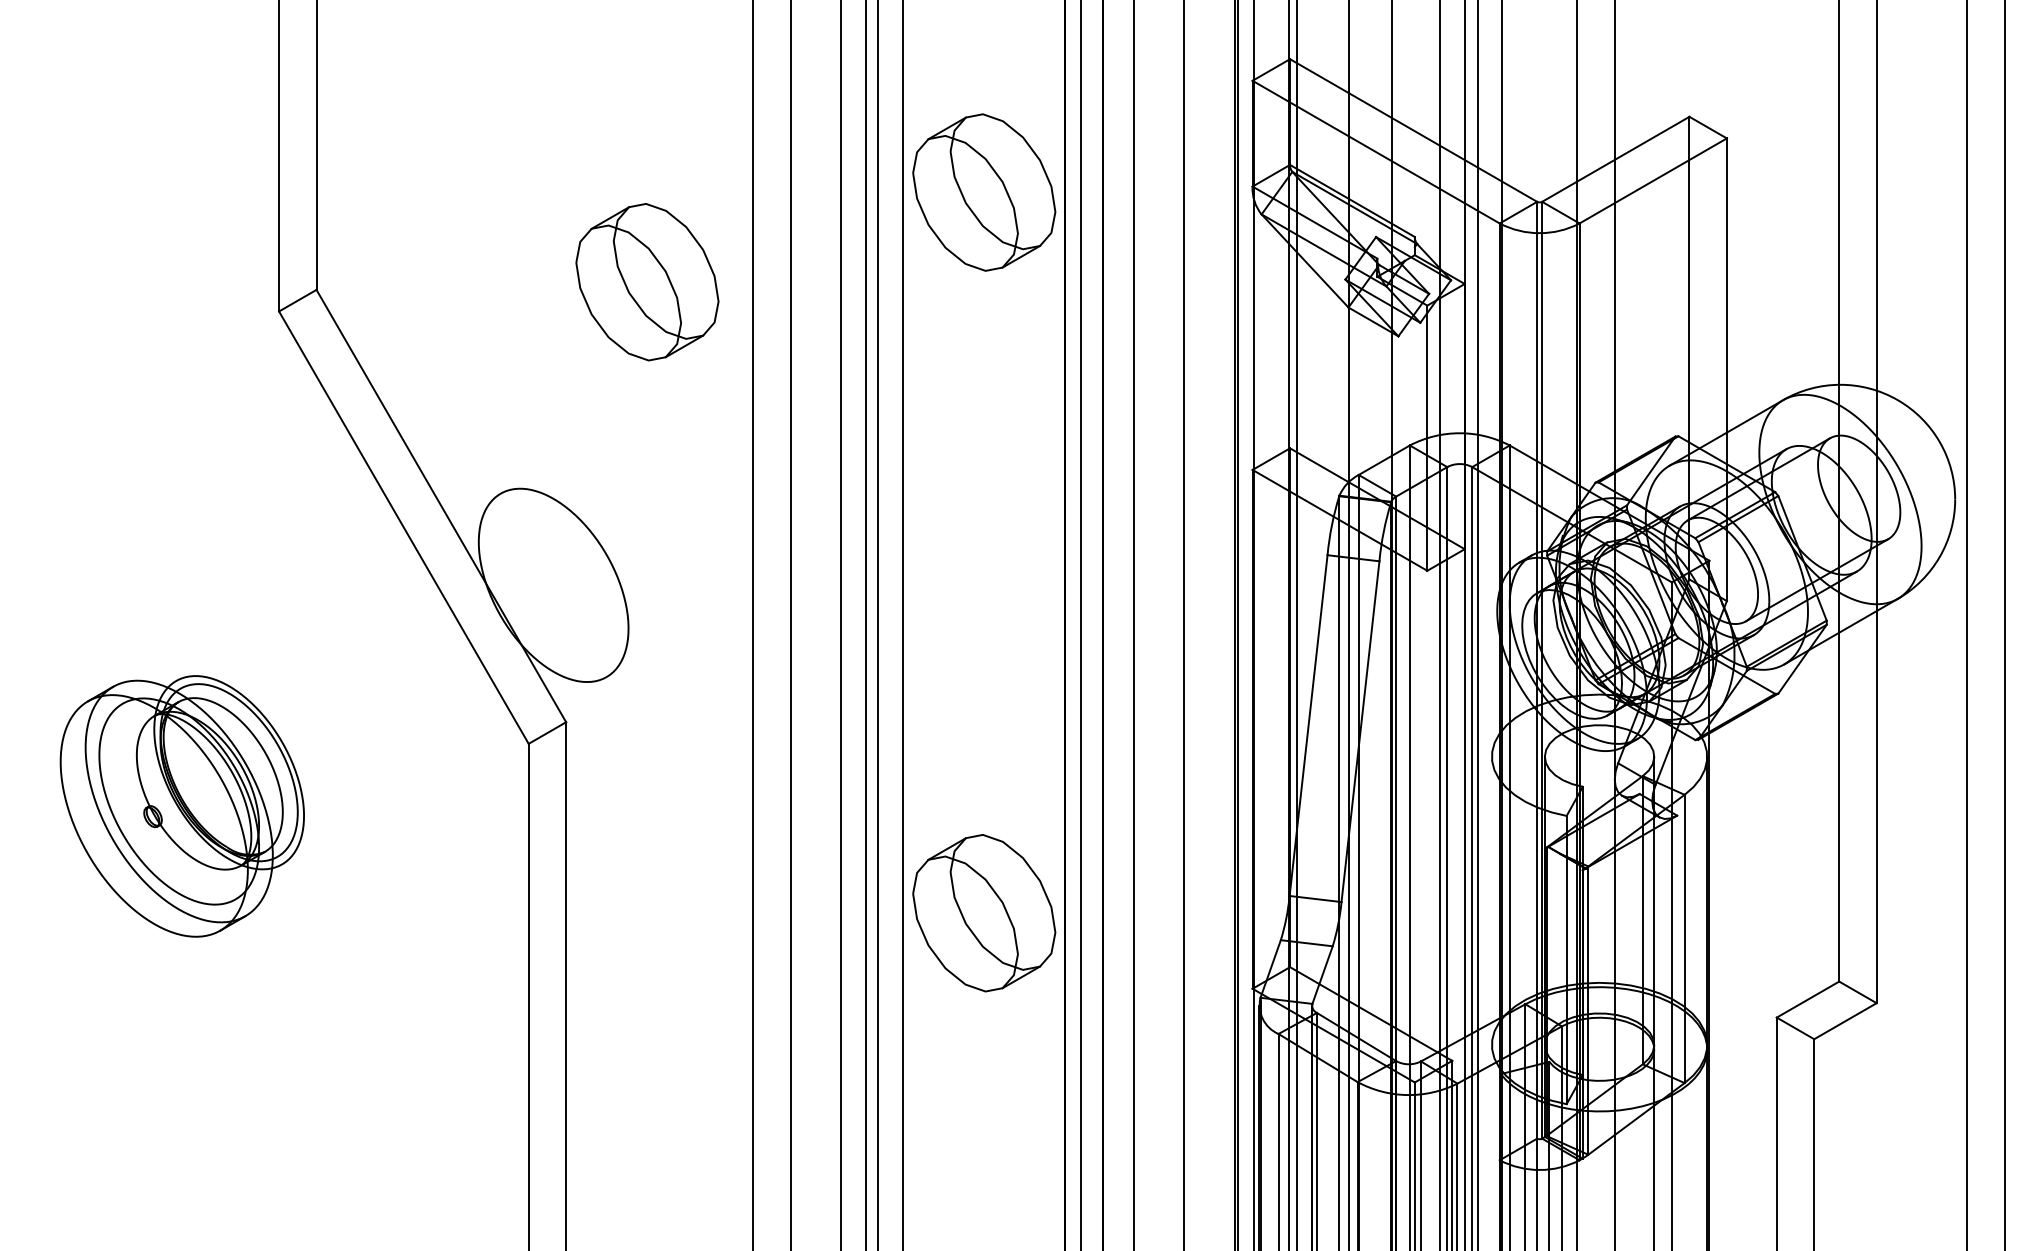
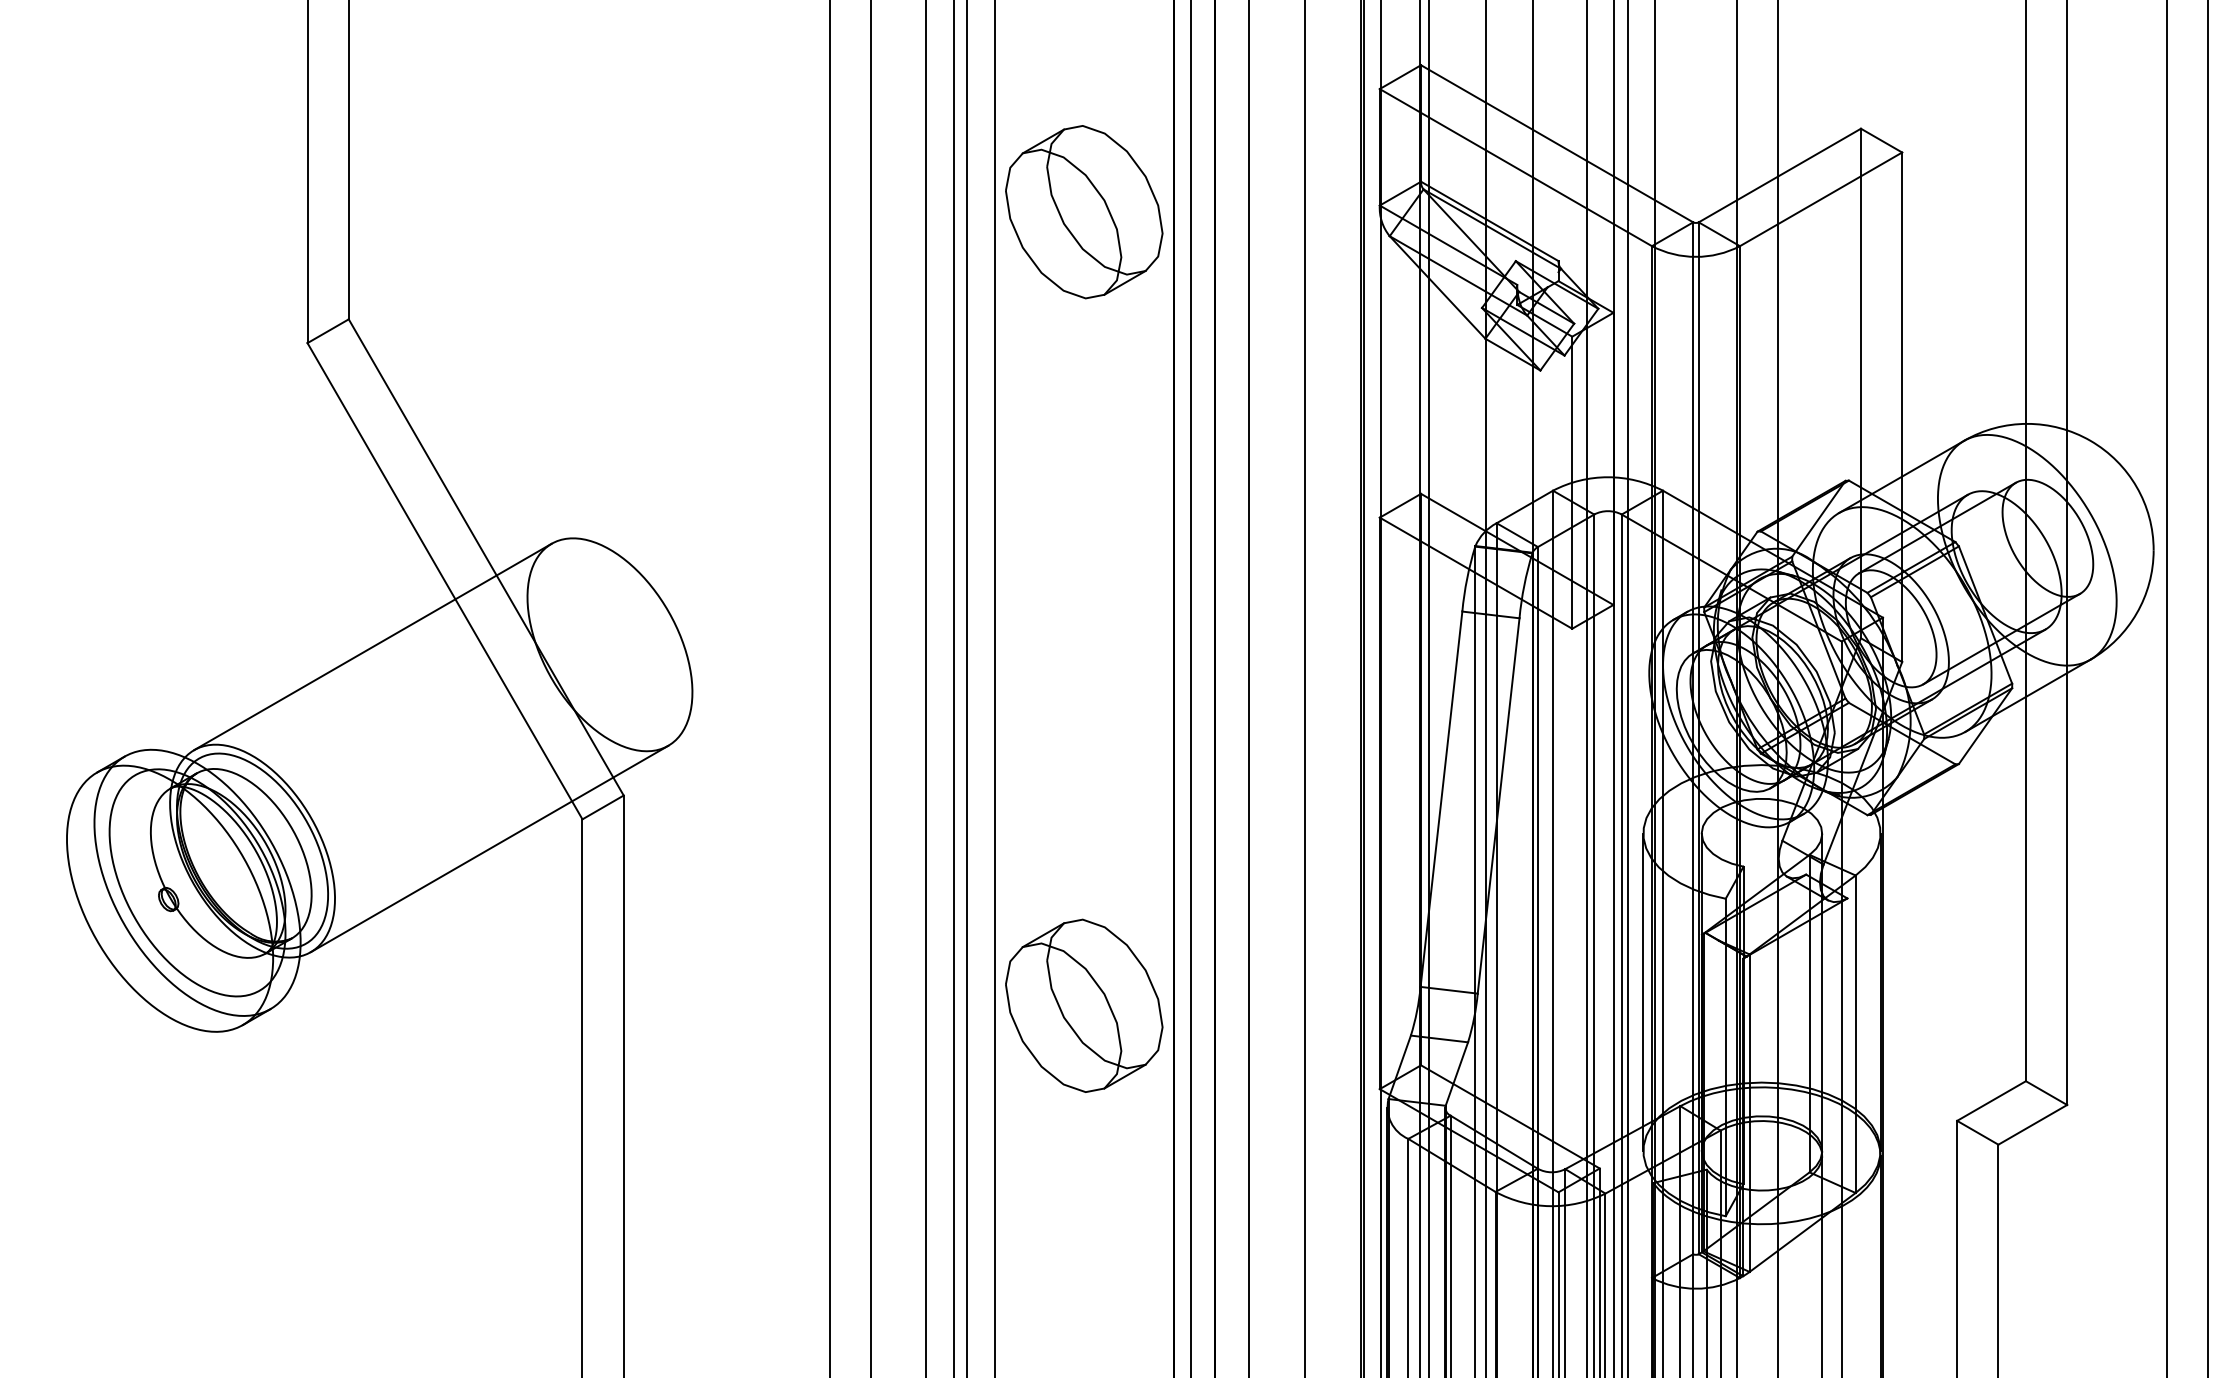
part: (647, 281) -> (713, 310), removed
line: (338, 586) -> (372, 646), added
line: (444, 770) -> (489, 848), added
line: (1492, 901) -> (1643, 992), added

